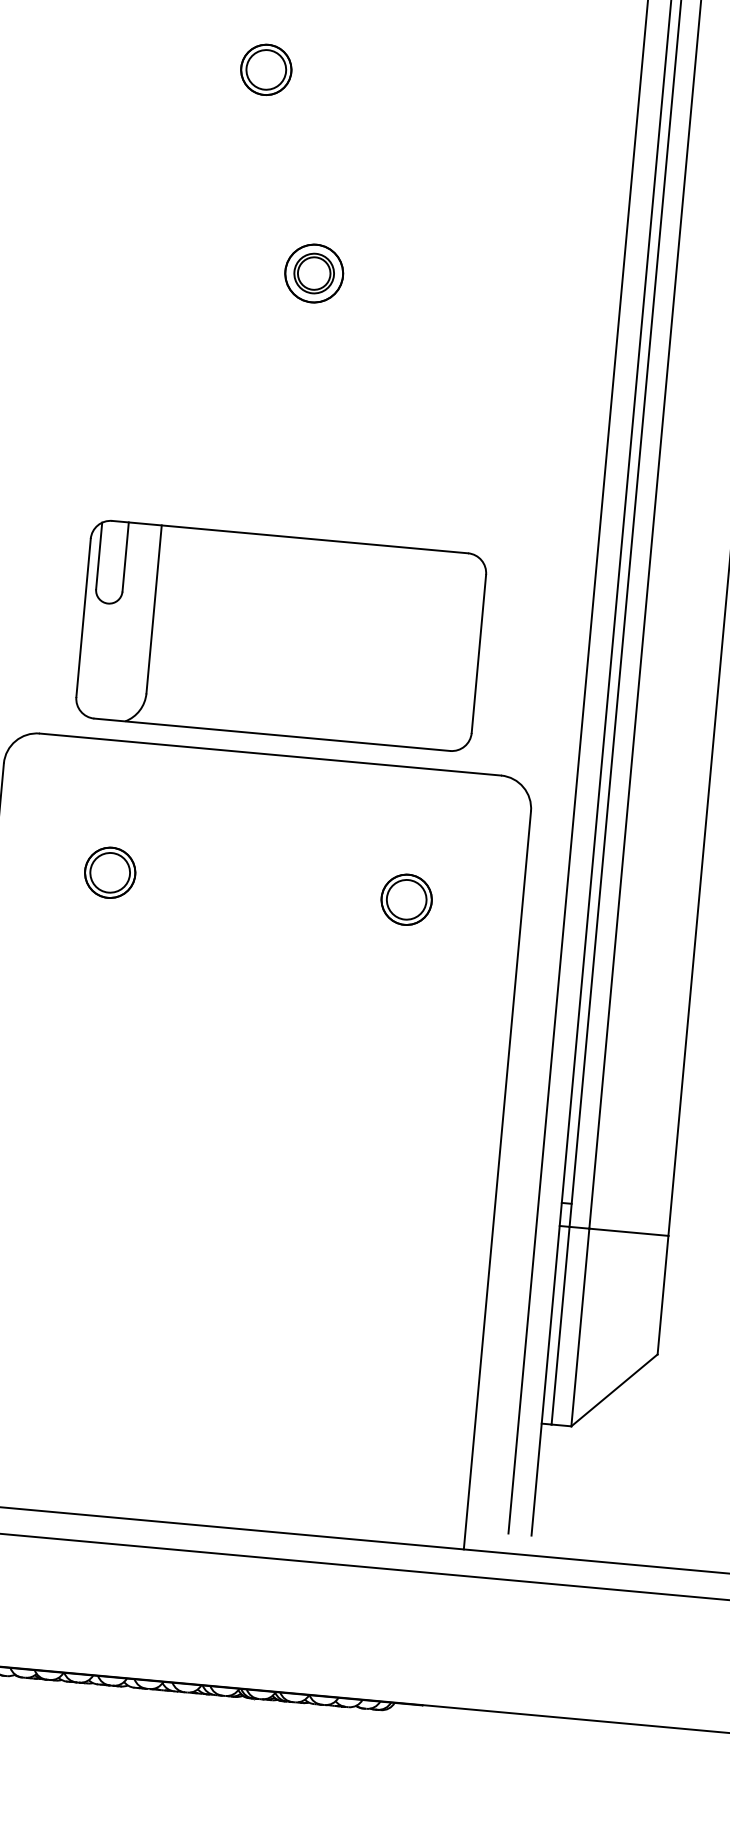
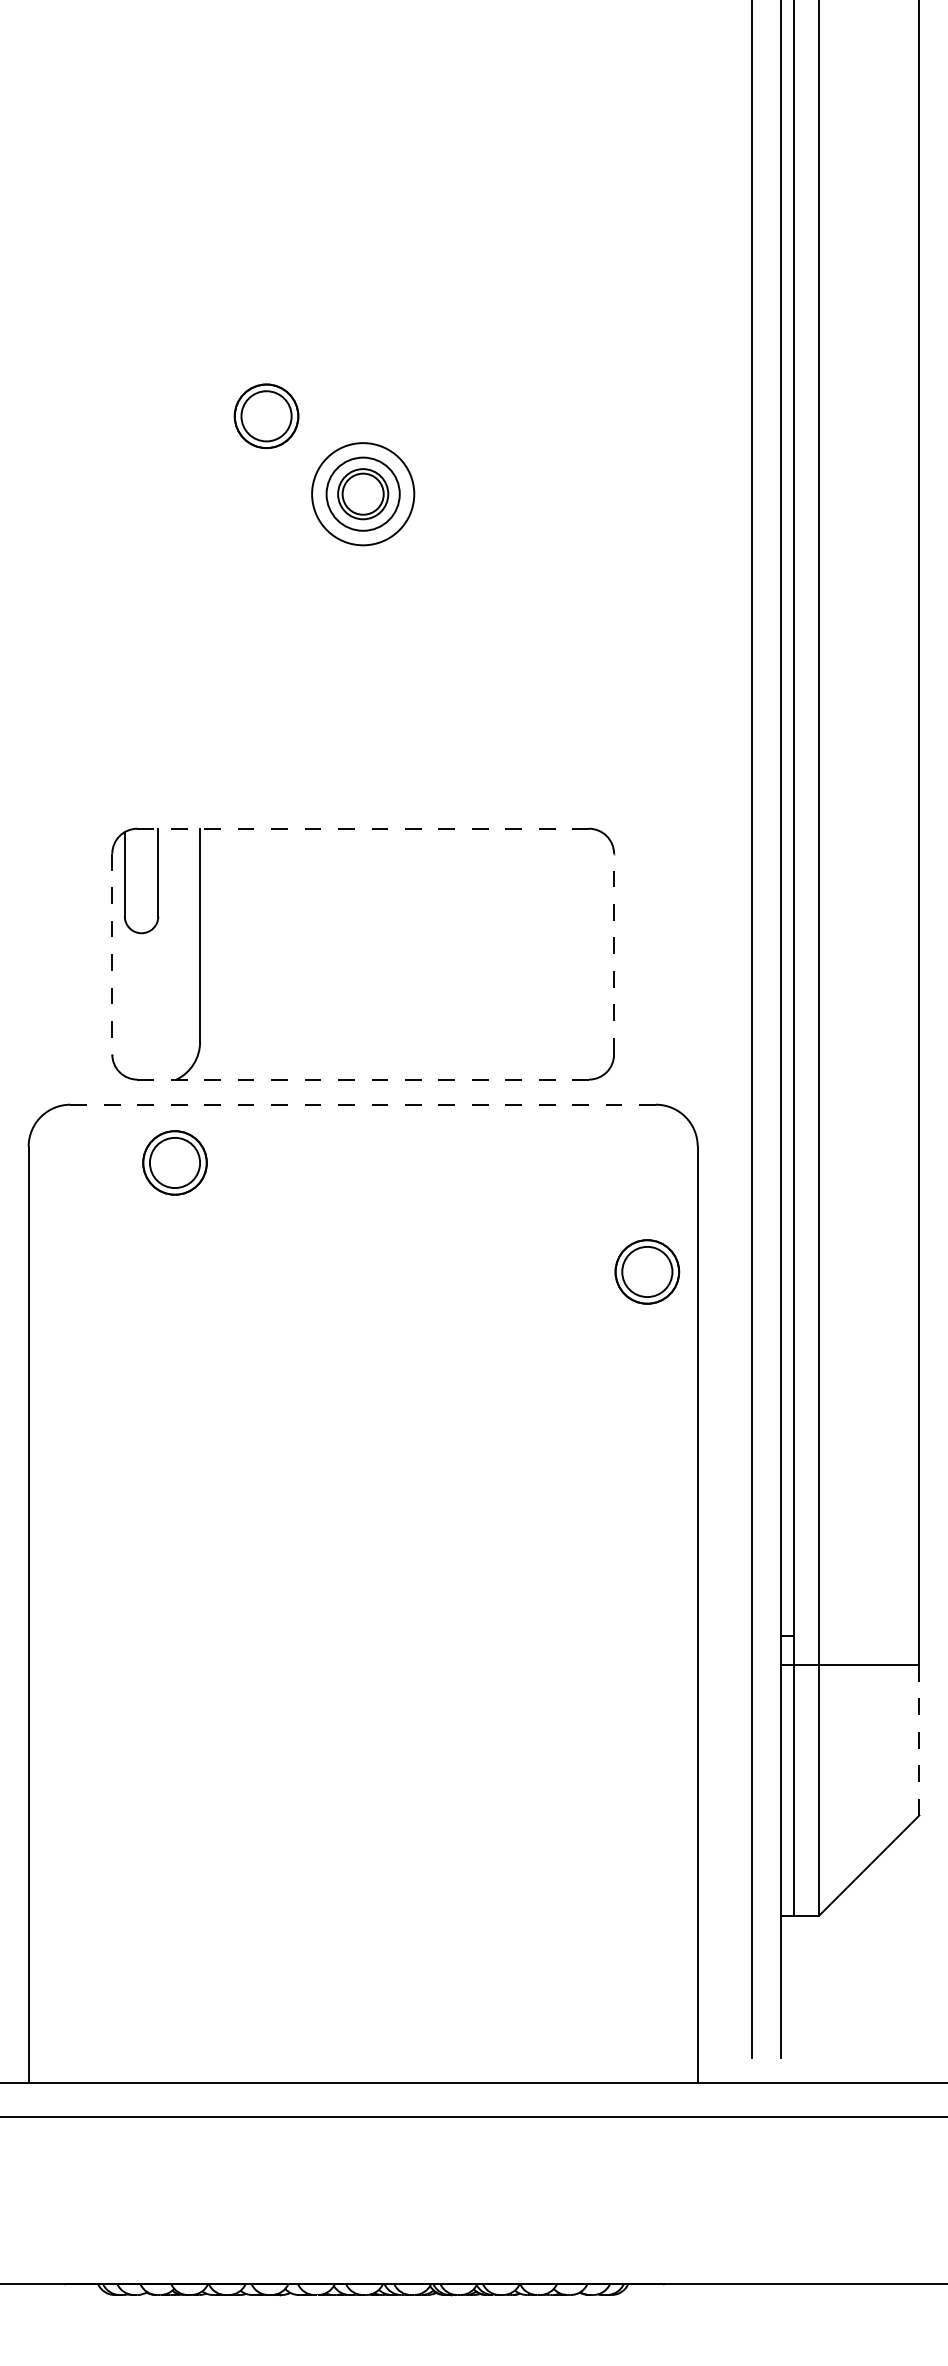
part: (266, 69) -> (266, 415), moved
circle: (313, 272) -> (362, 493), size x1.4
line: (290, 536) -> (363, 828), solid -> dashed
line: (83, 618) -> (112, 954), solid -> dashed
line: (479, 653) -> (614, 953), solid -> dashed
line: (272, 734) -> (363, 1079), solid -> dashed
line: (270, 754) -> (363, 1104), solid -> dashed
part: (109, 872) -> (174, 1162), moved
part: (406, 899) -> (647, 1271), moved
line: (663, 1295) -> (919, 1740), solid -> dashed

